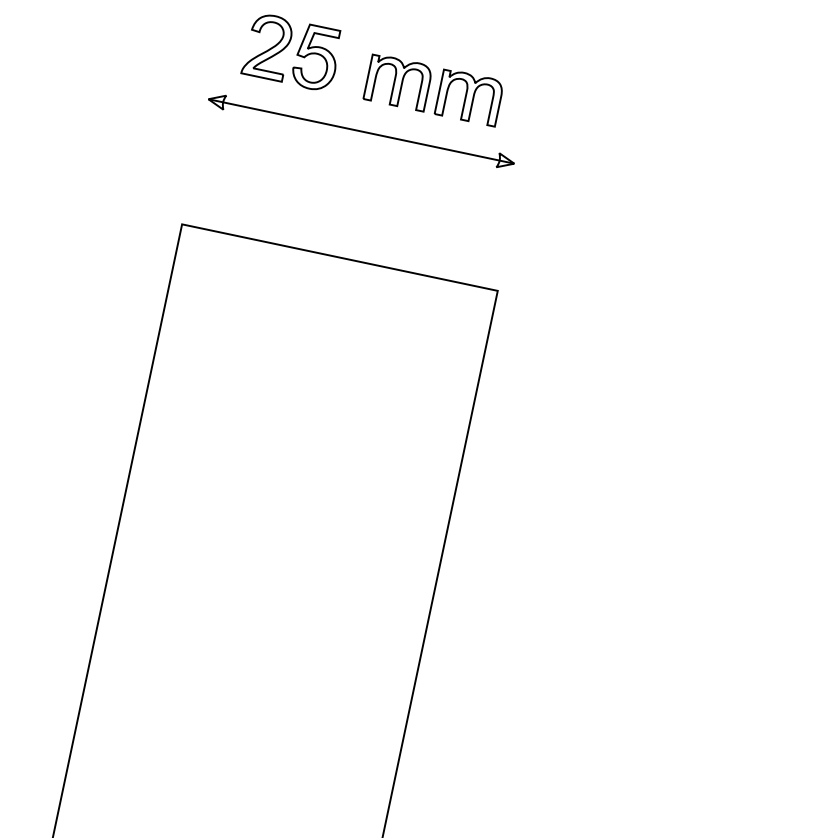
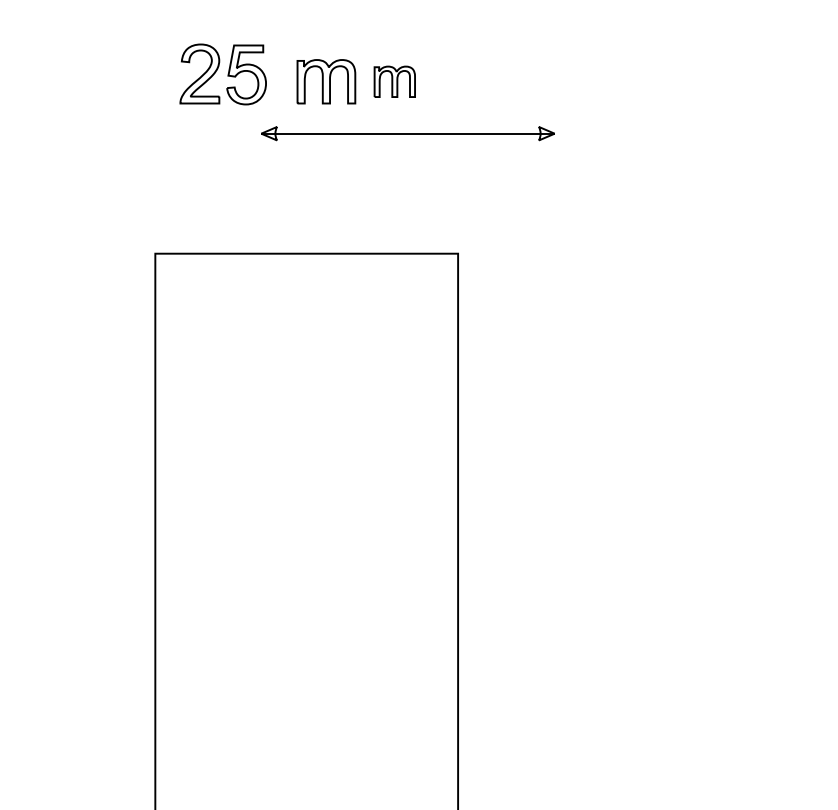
part: (469, 97) -> (394, 81), size x0.7
part: (360, 131) -> (407, 133), moved

